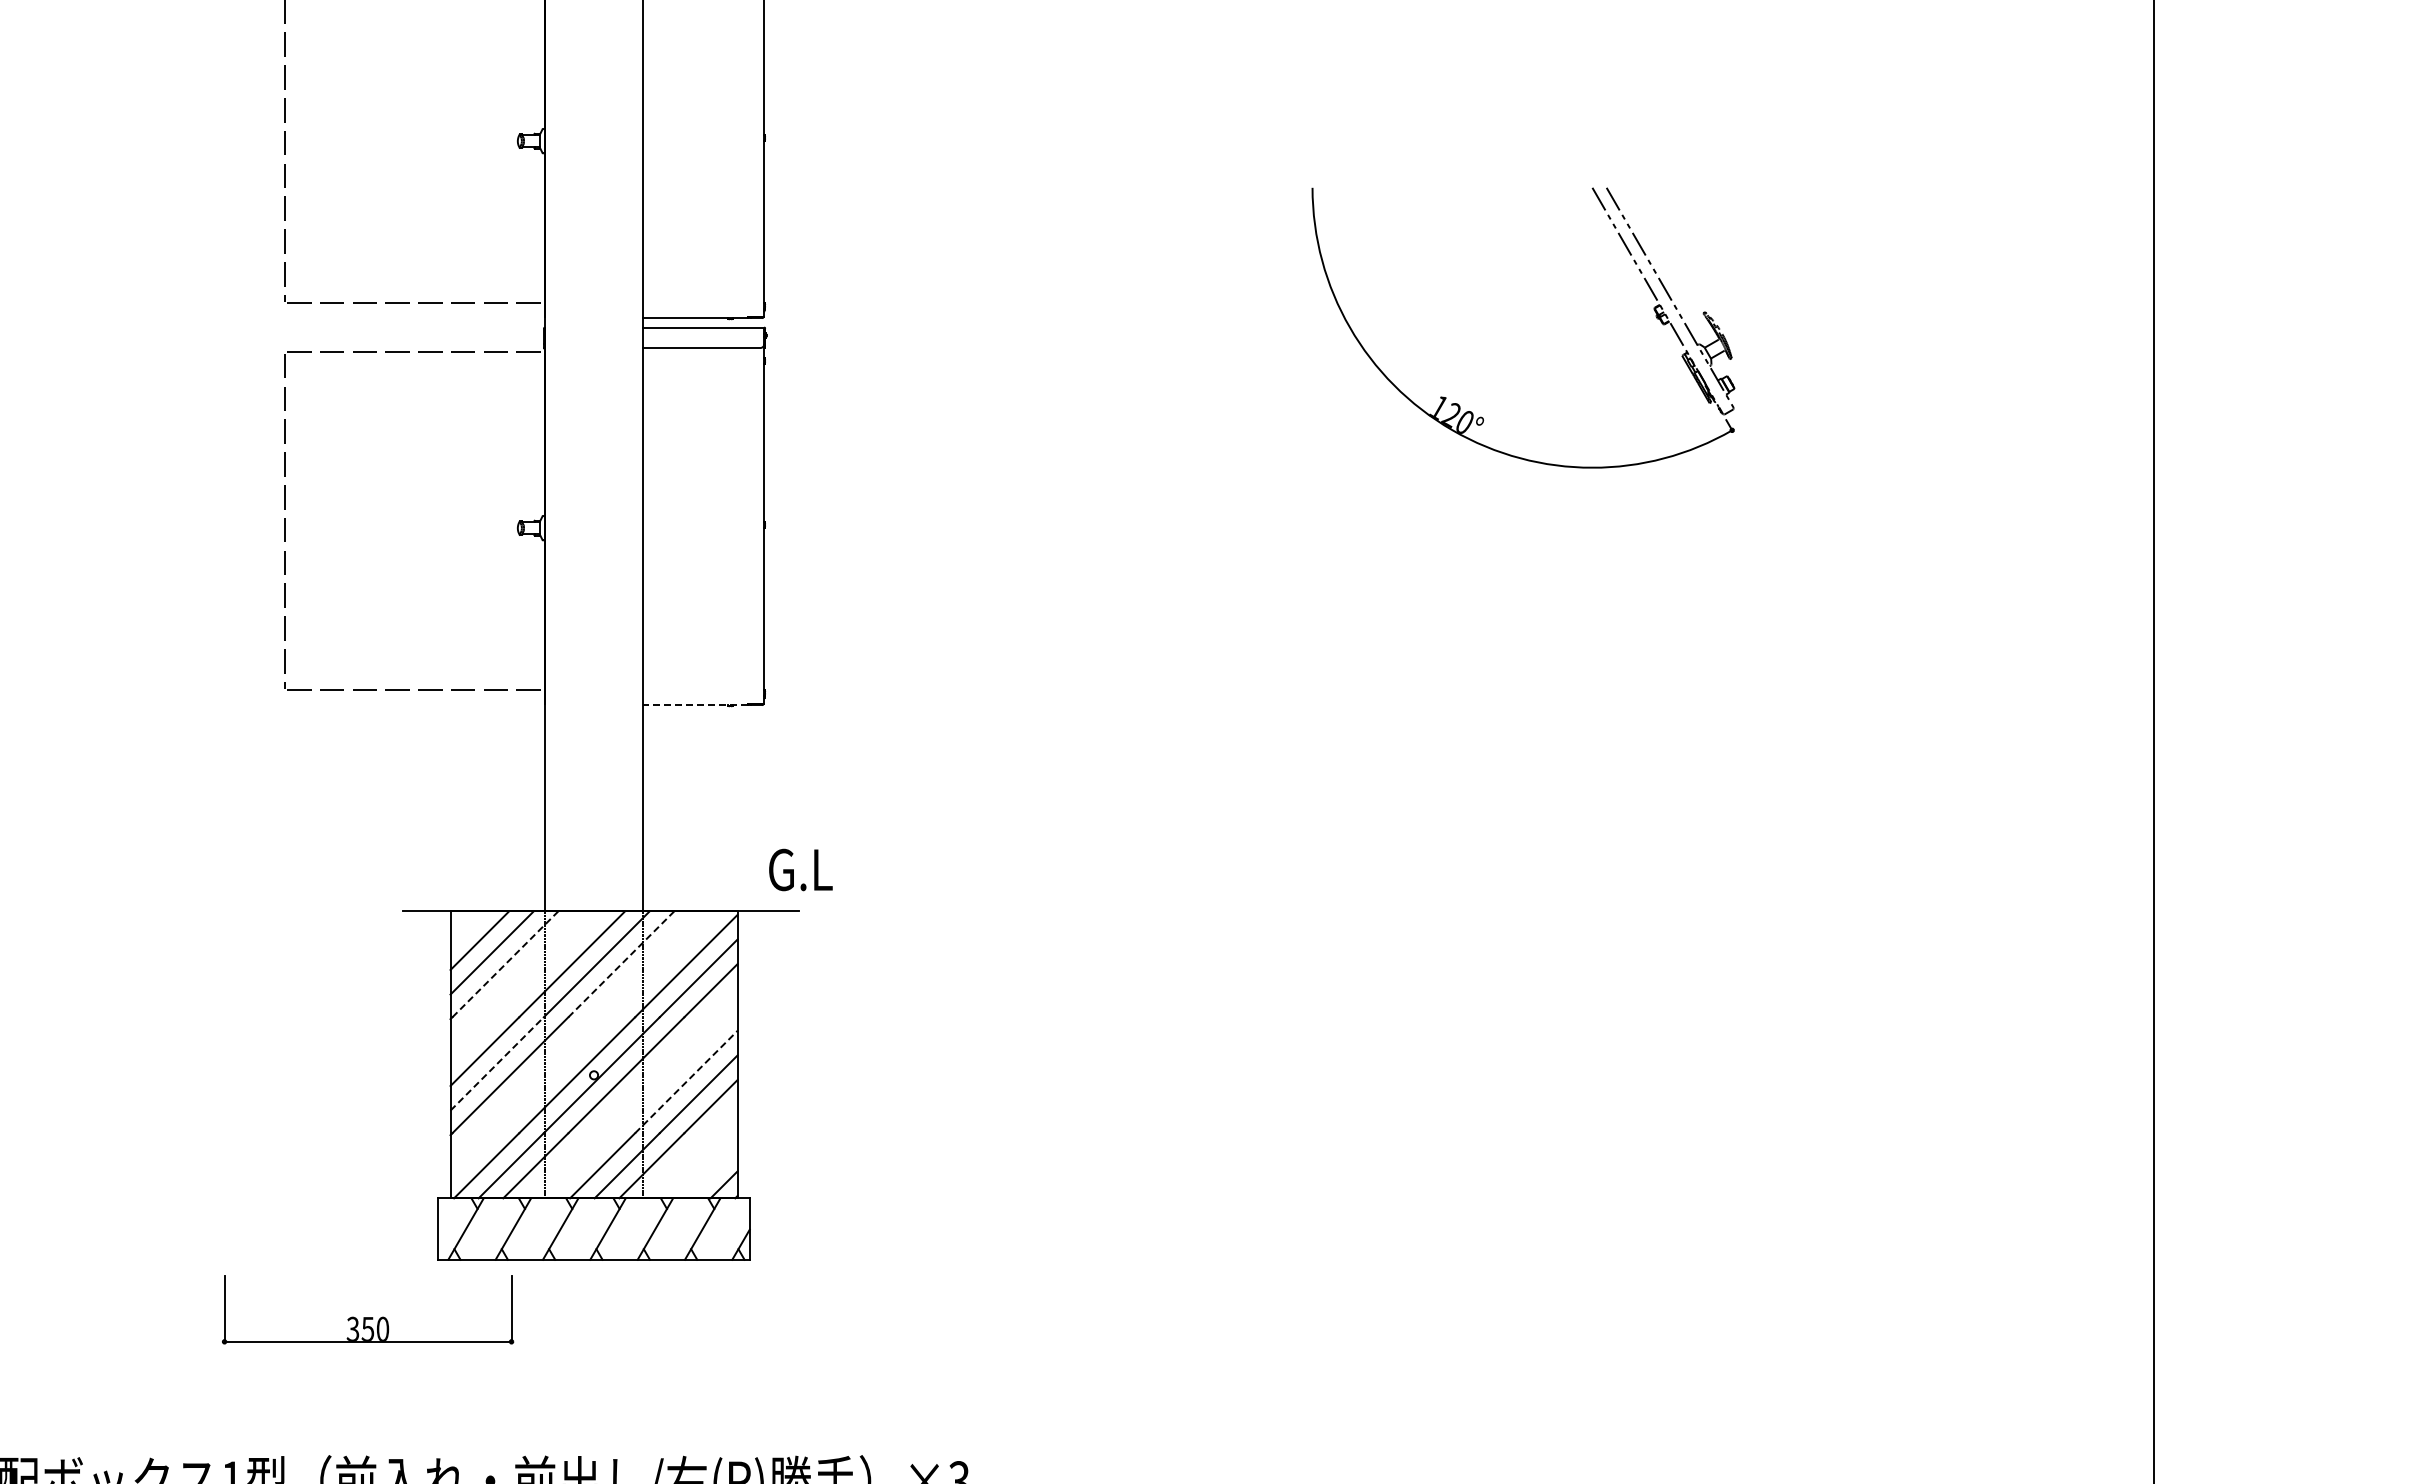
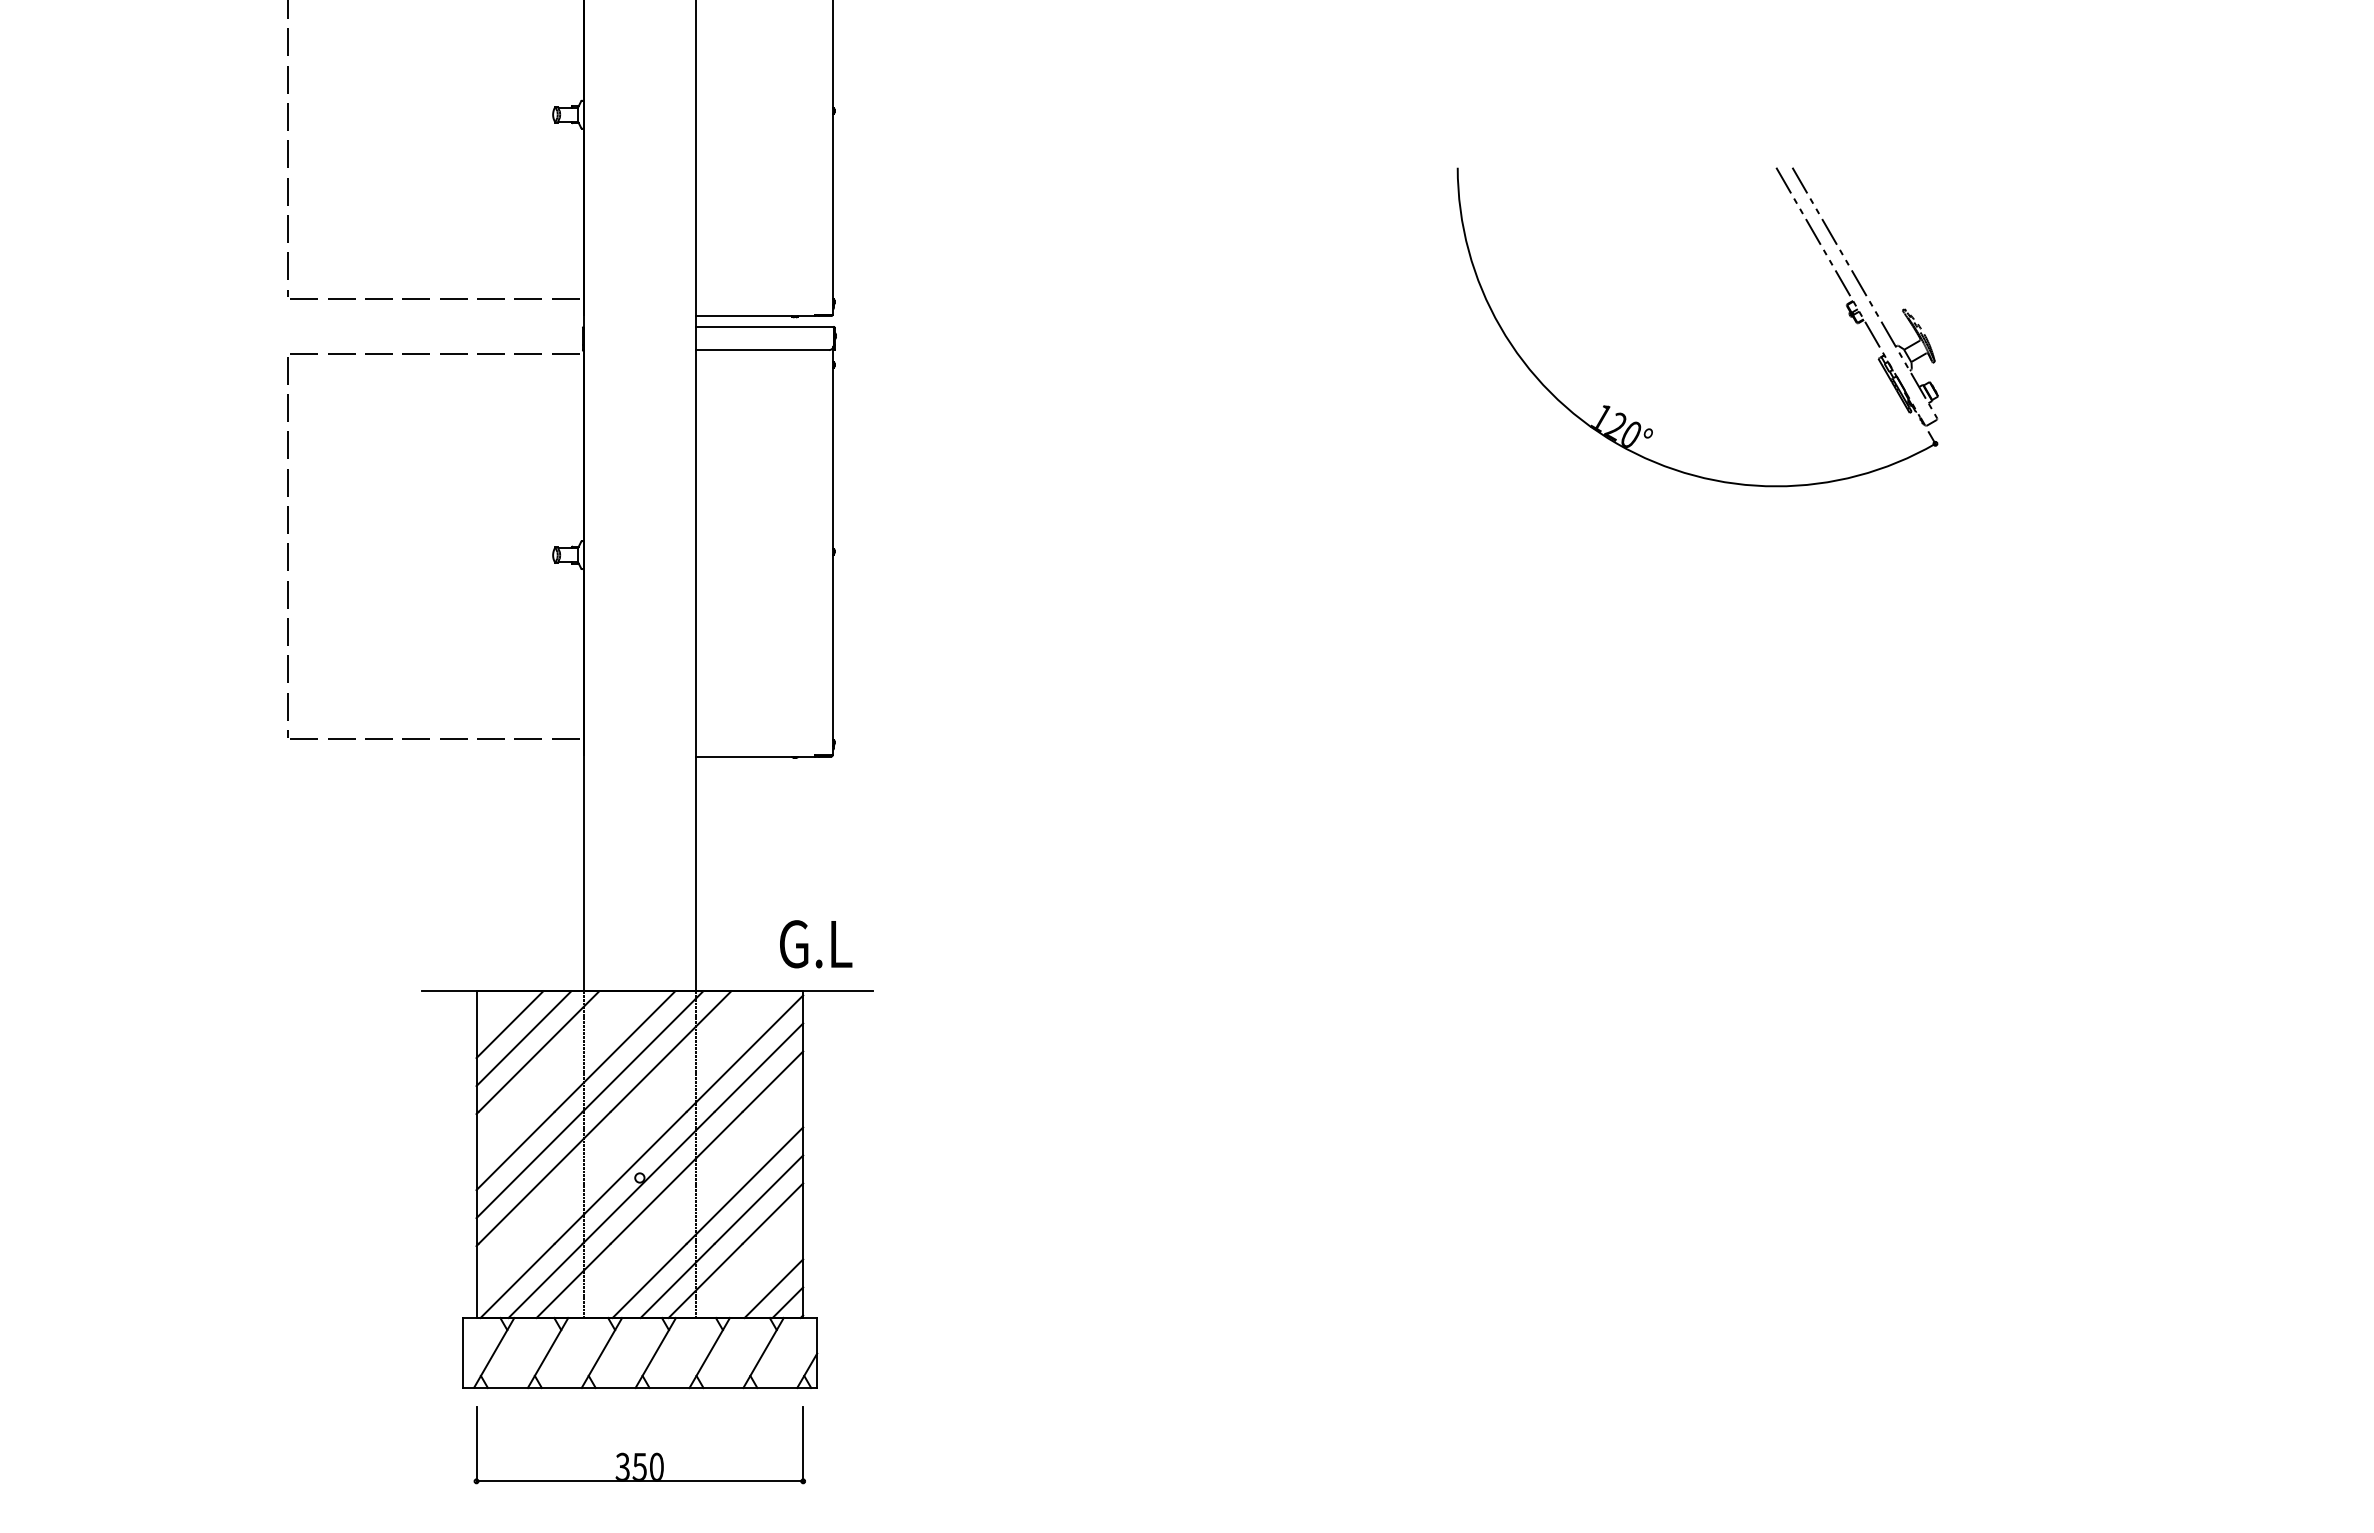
line: (694, 705) -> (754, 757), dashed -> solid
text: (800, 869) -> (815, 943), moved
line: (505, 964) -> (539, 1051), dashed -> solid
line: (621, 964) -> (671, 1051), dashed -> solid
line: (497, 1063) -> (529, 1164), dashed -> solid
line: (686, 1081) -> (745, 1185), dashed -> solid
line: (711, 1172) -> (773, 1288), added
part: (368, 1317) -> (640, 1453), moved

